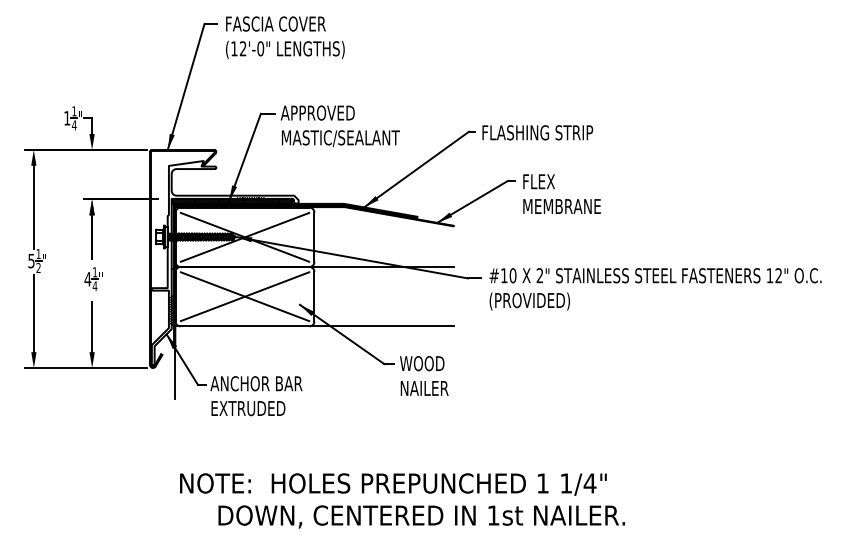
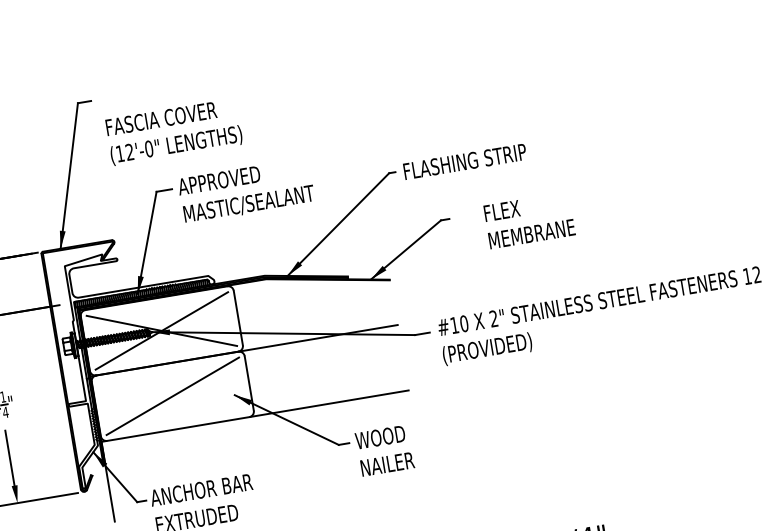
text: (285, 37) -> (174, 131), moved
text: (561, 193) -> (528, 219), moved
line: (244, 296) -> (172, 396), removed

